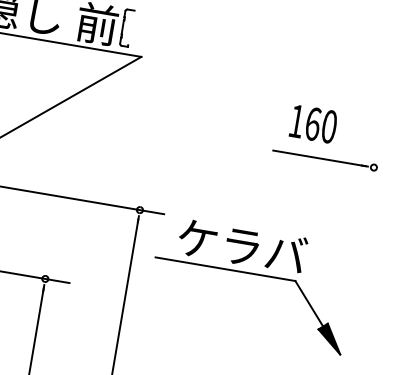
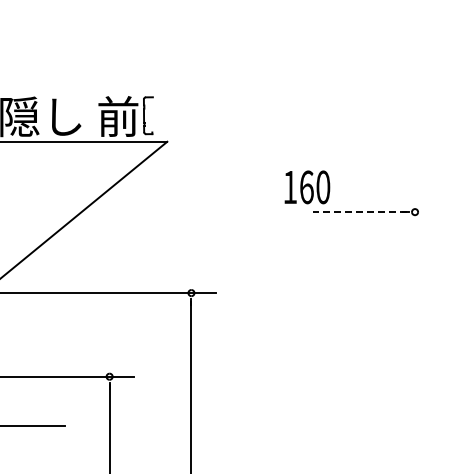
text: (313, 124) -> (307, 187), moved
line: (319, 158) -> (359, 212), solid -> dashed
part: (253, 274) -> (314, 337), removed

